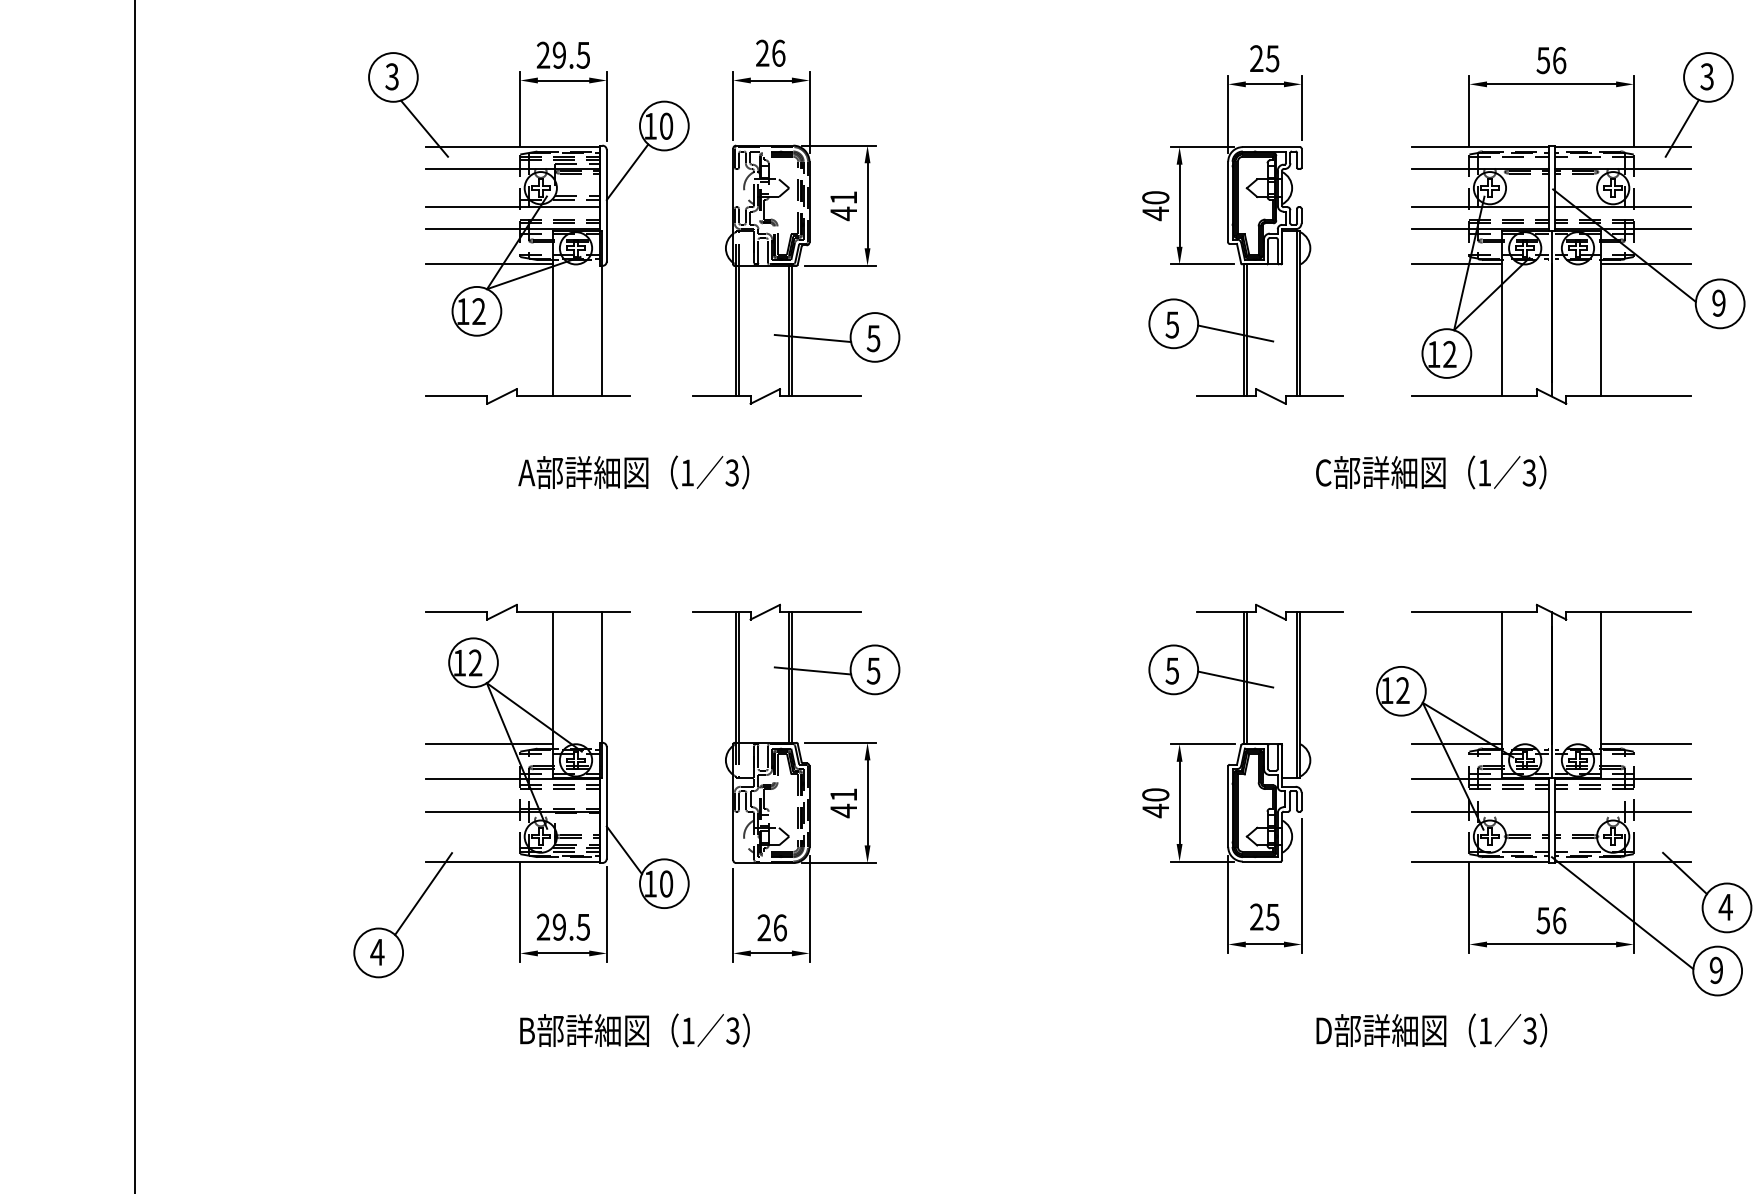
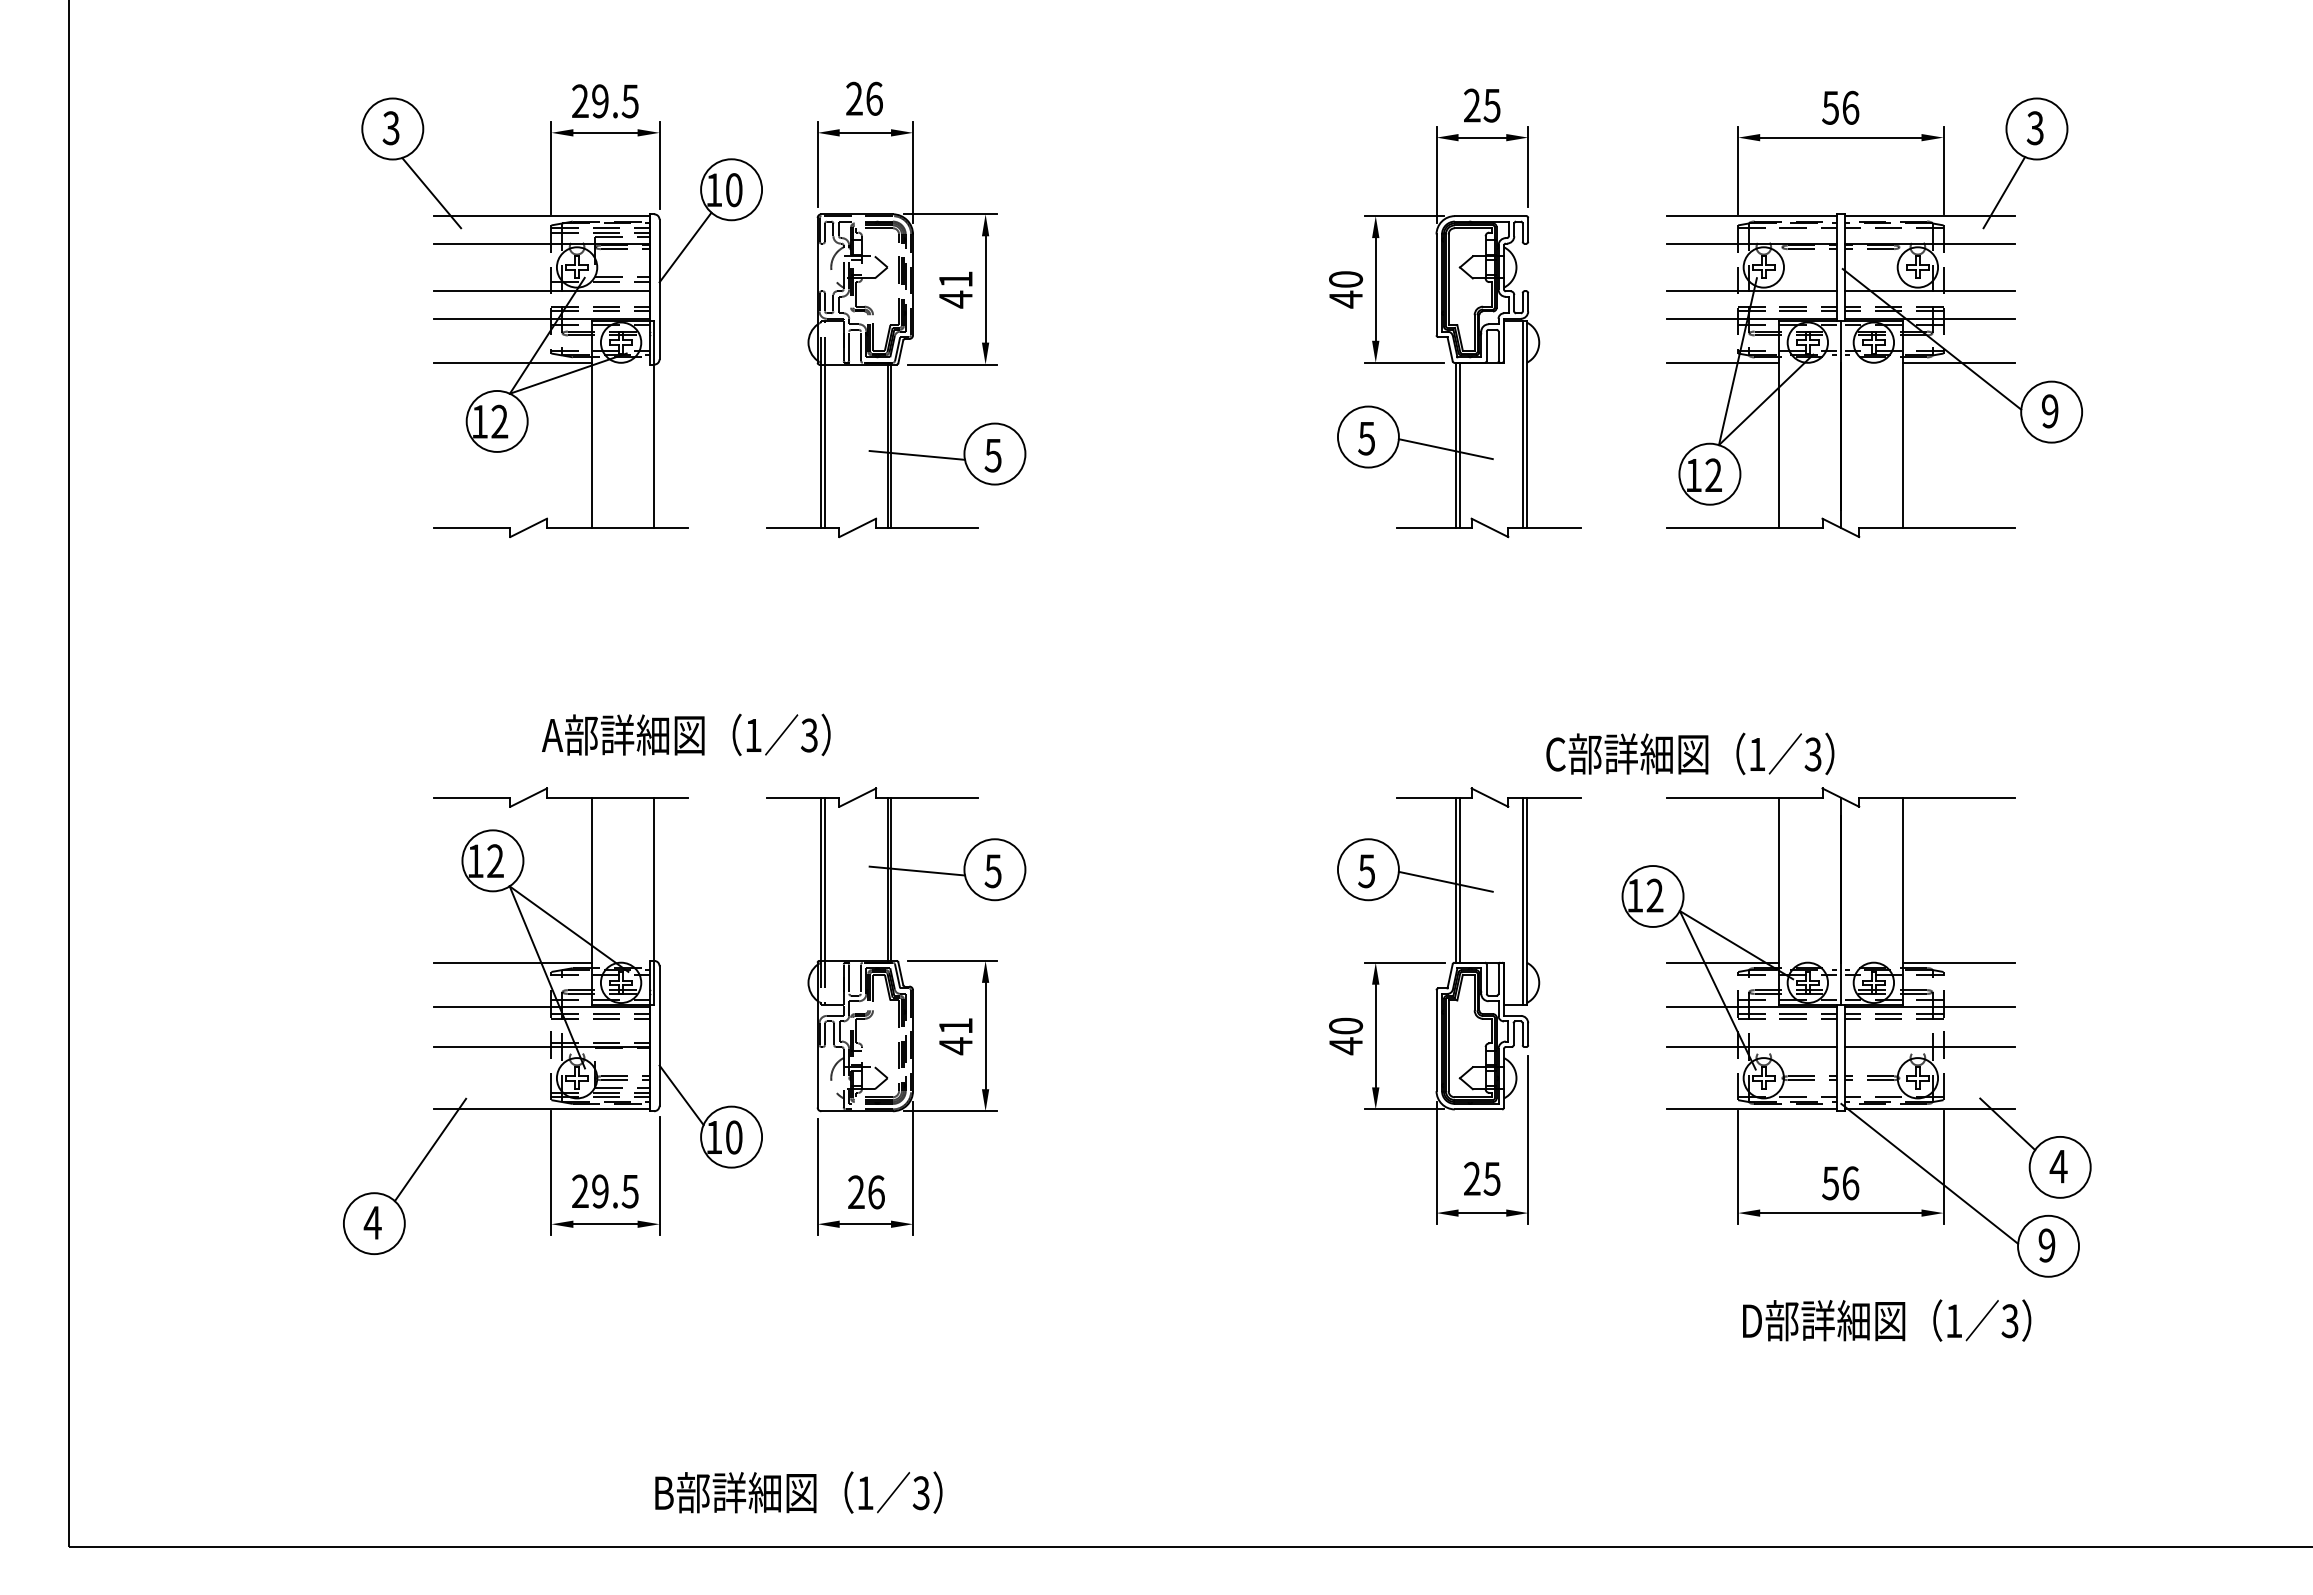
text: (633, 472) -> (686, 734), moved
text: (1431, 472) -> (1690, 753), moved
text: (634, 1030) -> (798, 1492), moved
text: (1432, 1030) -> (1887, 1320), moved

